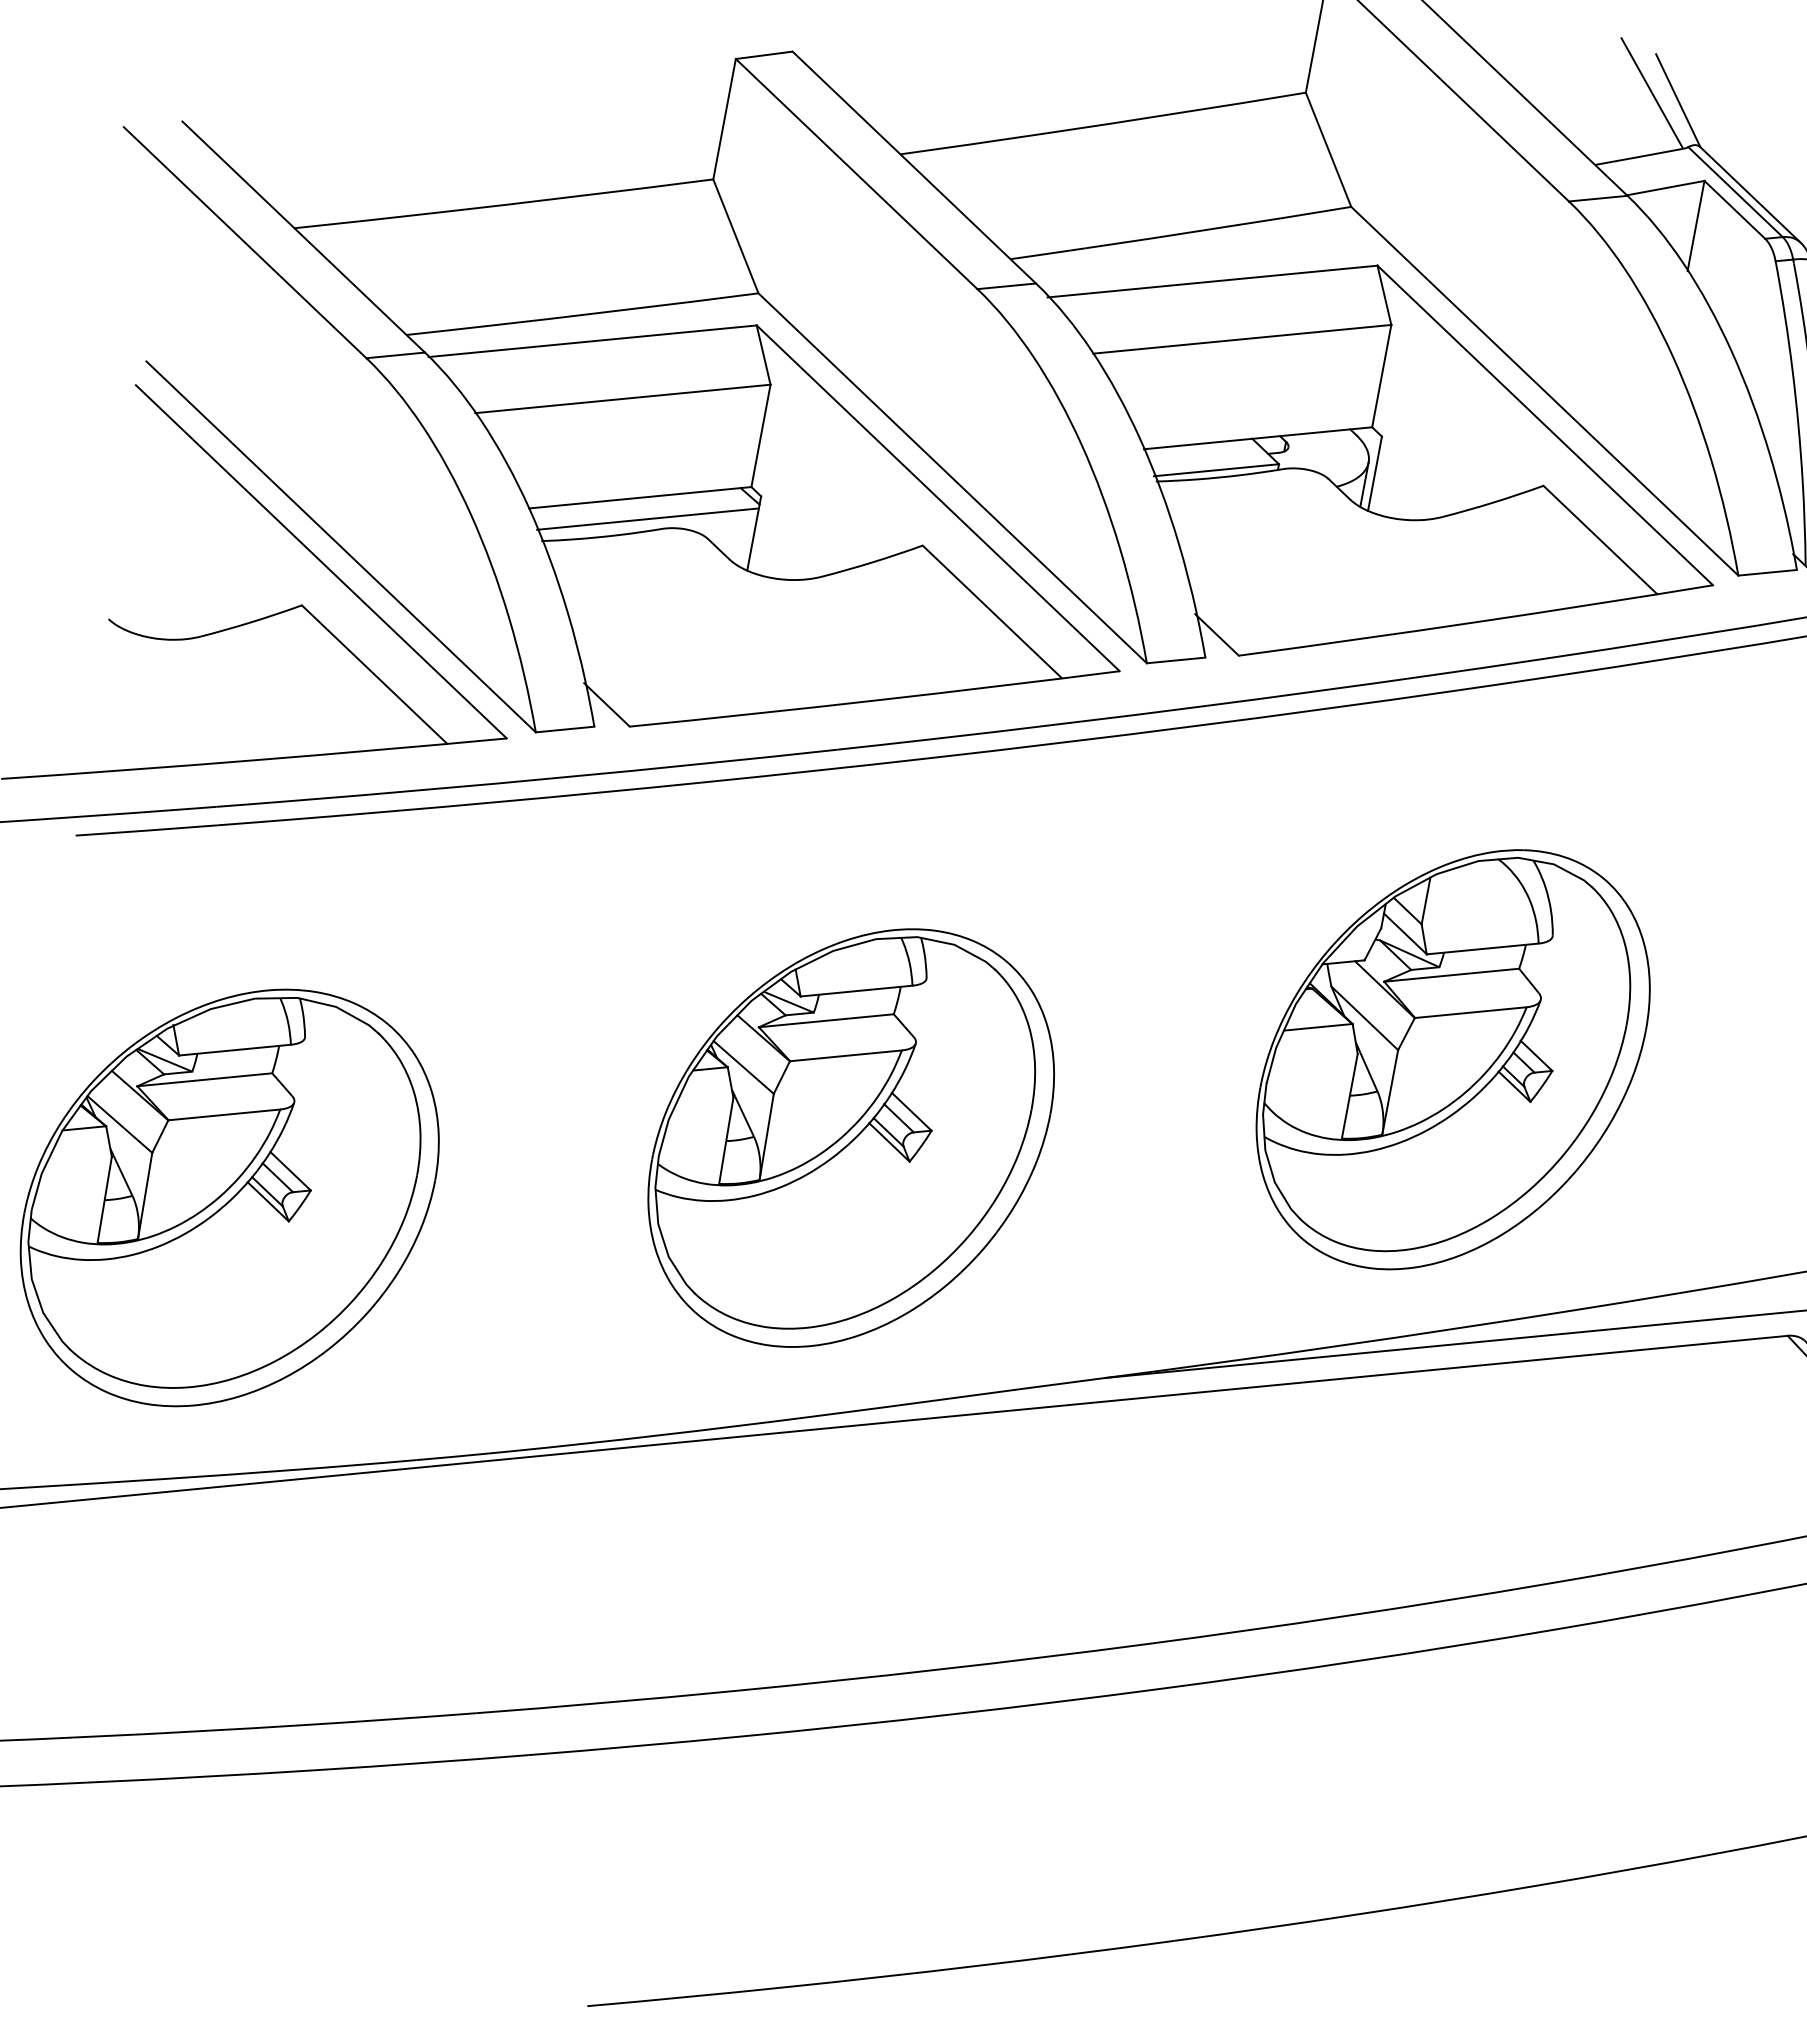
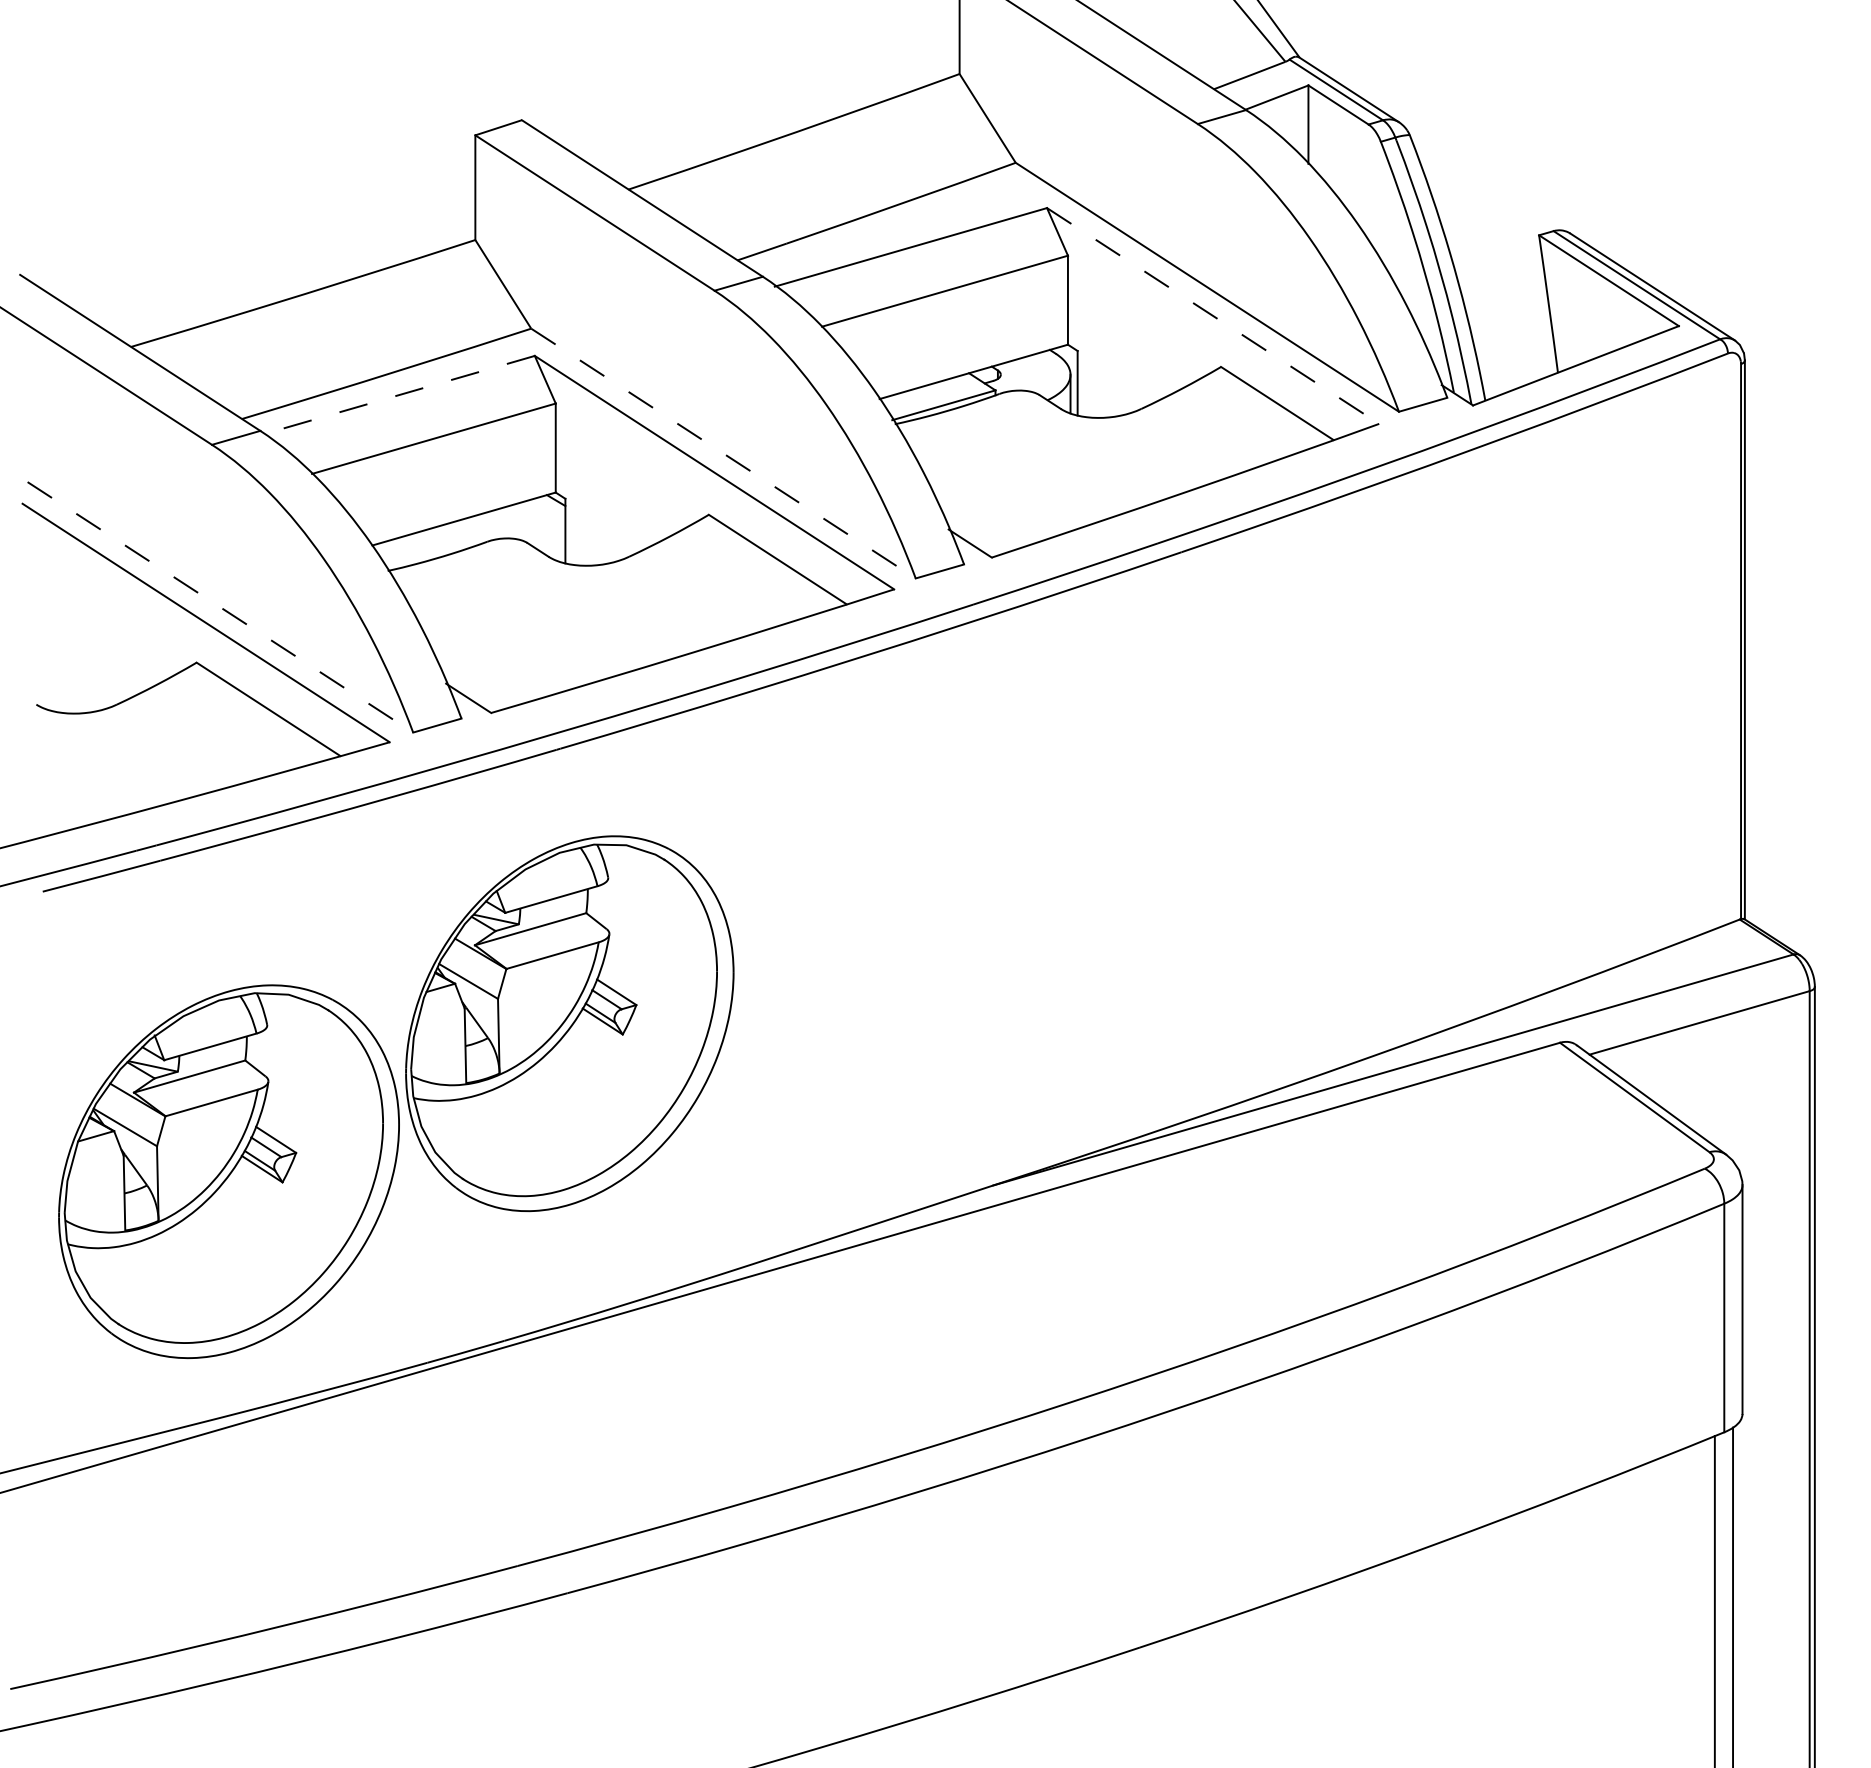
line: (592, 341) -> (399, 395), solid -> dashed
line: (1545, 426) -> (1213, 316), solid -> dashed
line: (952, 478) -> (723, 453), solid -> dashed
line: (647, 518) -> (473, 535), removed
line: (341, 547) -> (220, 607), solid -> dashed
part: (1453, 1058) -> (1235, 862), removed
part: (850, 1137) -> (569, 1023), moved

